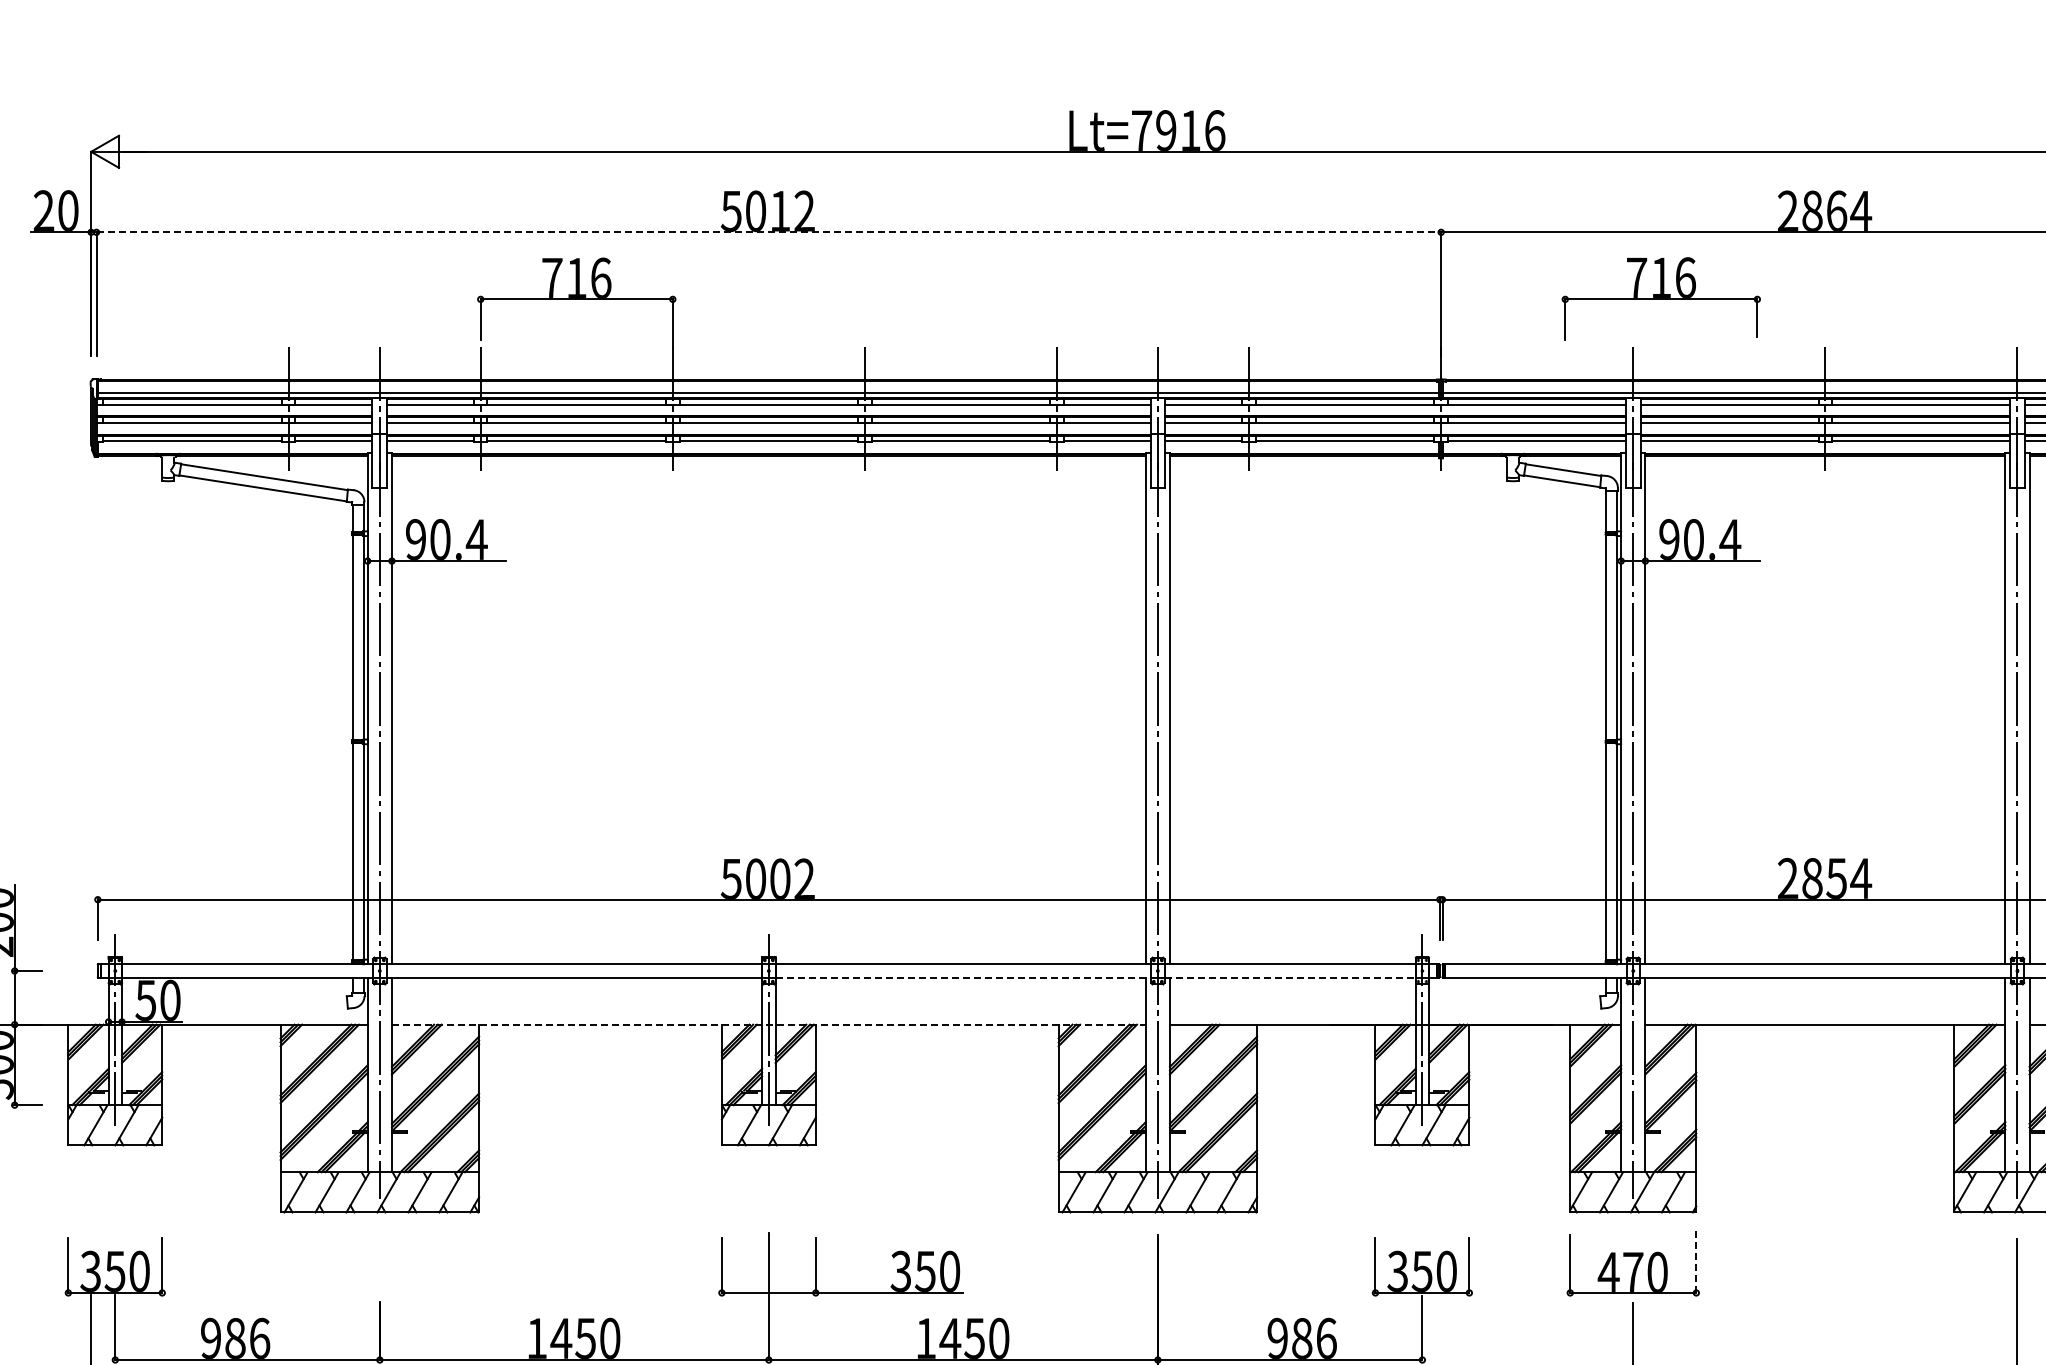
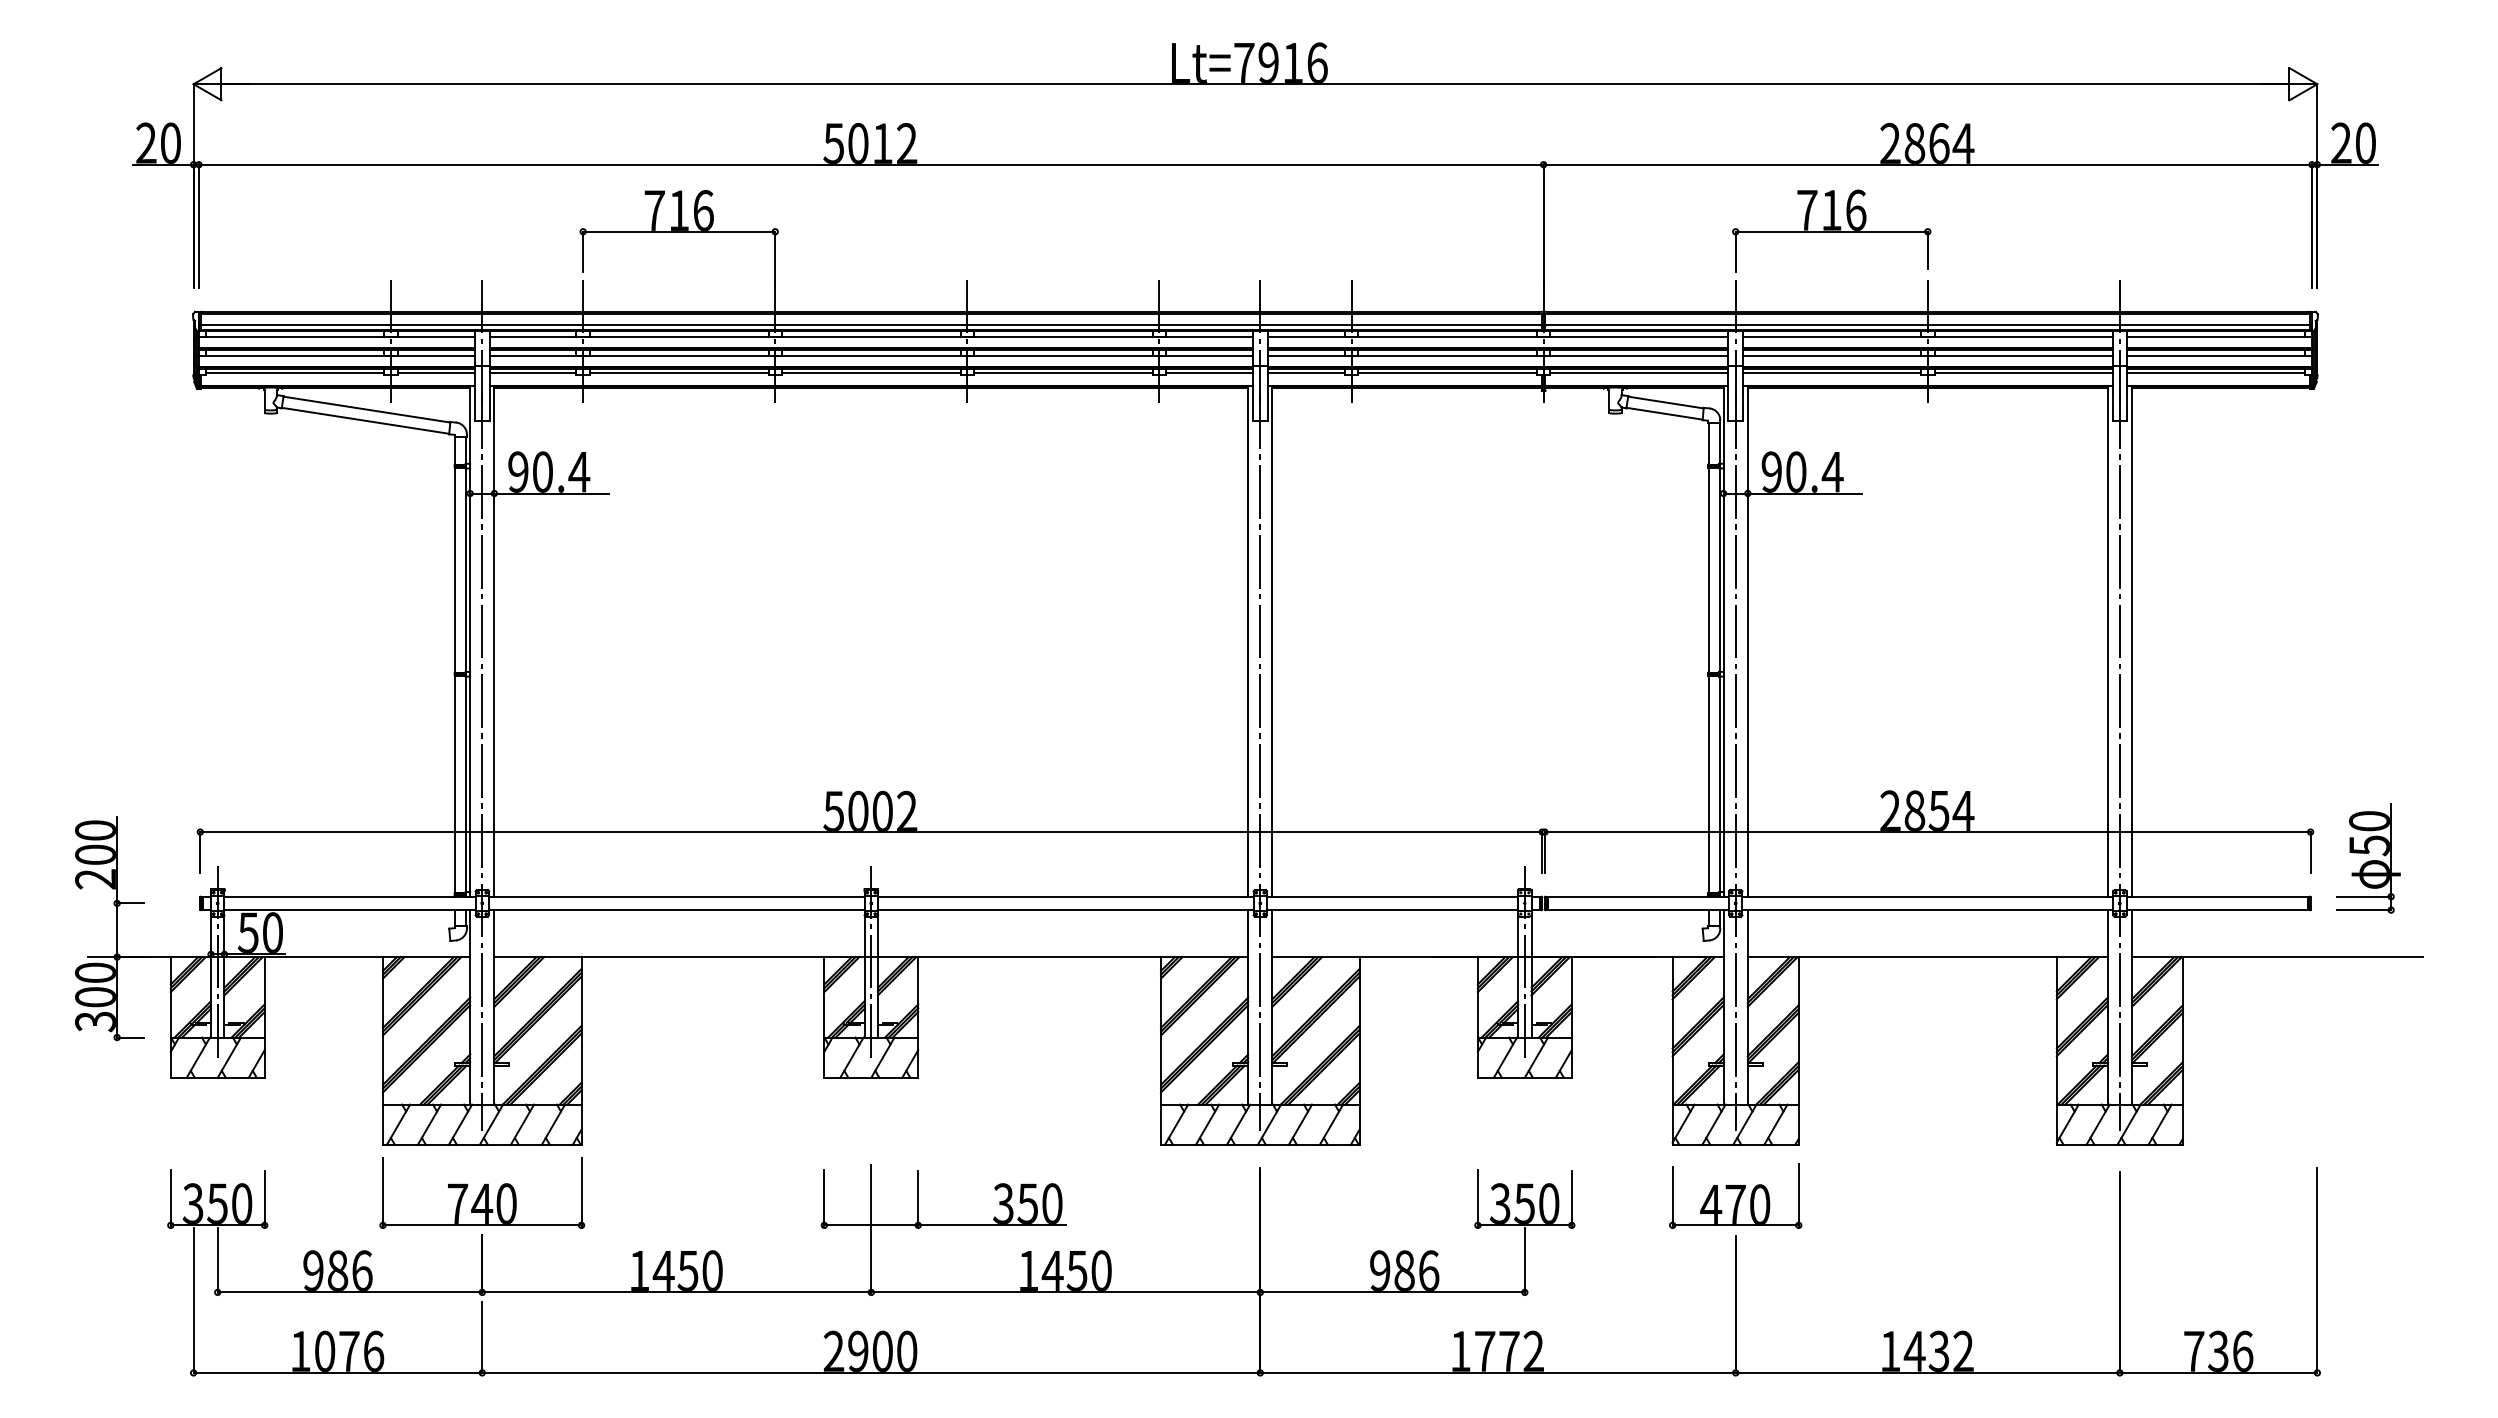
line: (769, 232) -> (871, 164), dashed -> solid
part: (1661, 298) -> (1831, 230), moved
line: (963, 978) -> (1065, 910), dashed -> solid
line: (1290, 978) -> (1392, 910), dashed -> solid
line: (769, 1025) -> (871, 957), dashed -> solid
part: (380, 1260) -> (482, 1192), added
line: (1696, 1263) -> (1798, 1195), dashed -> solid

